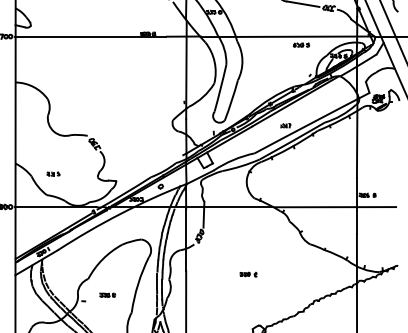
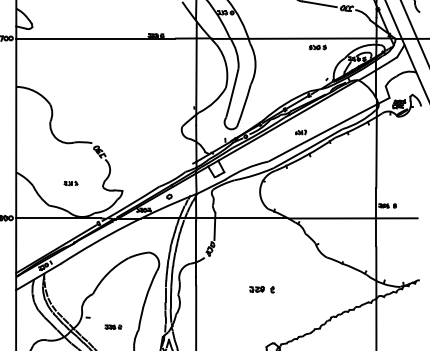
part: (53, 173) -> (71, 182), moved
part: (248, 274) -> (261, 289), size x1.4
part: (107, 294) -> (113, 326), moved

